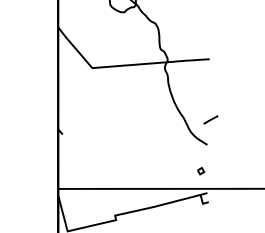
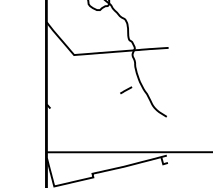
line: (210, 119) -> (125, 89), moved
part: (201, 171) -> (162, 138), removed

